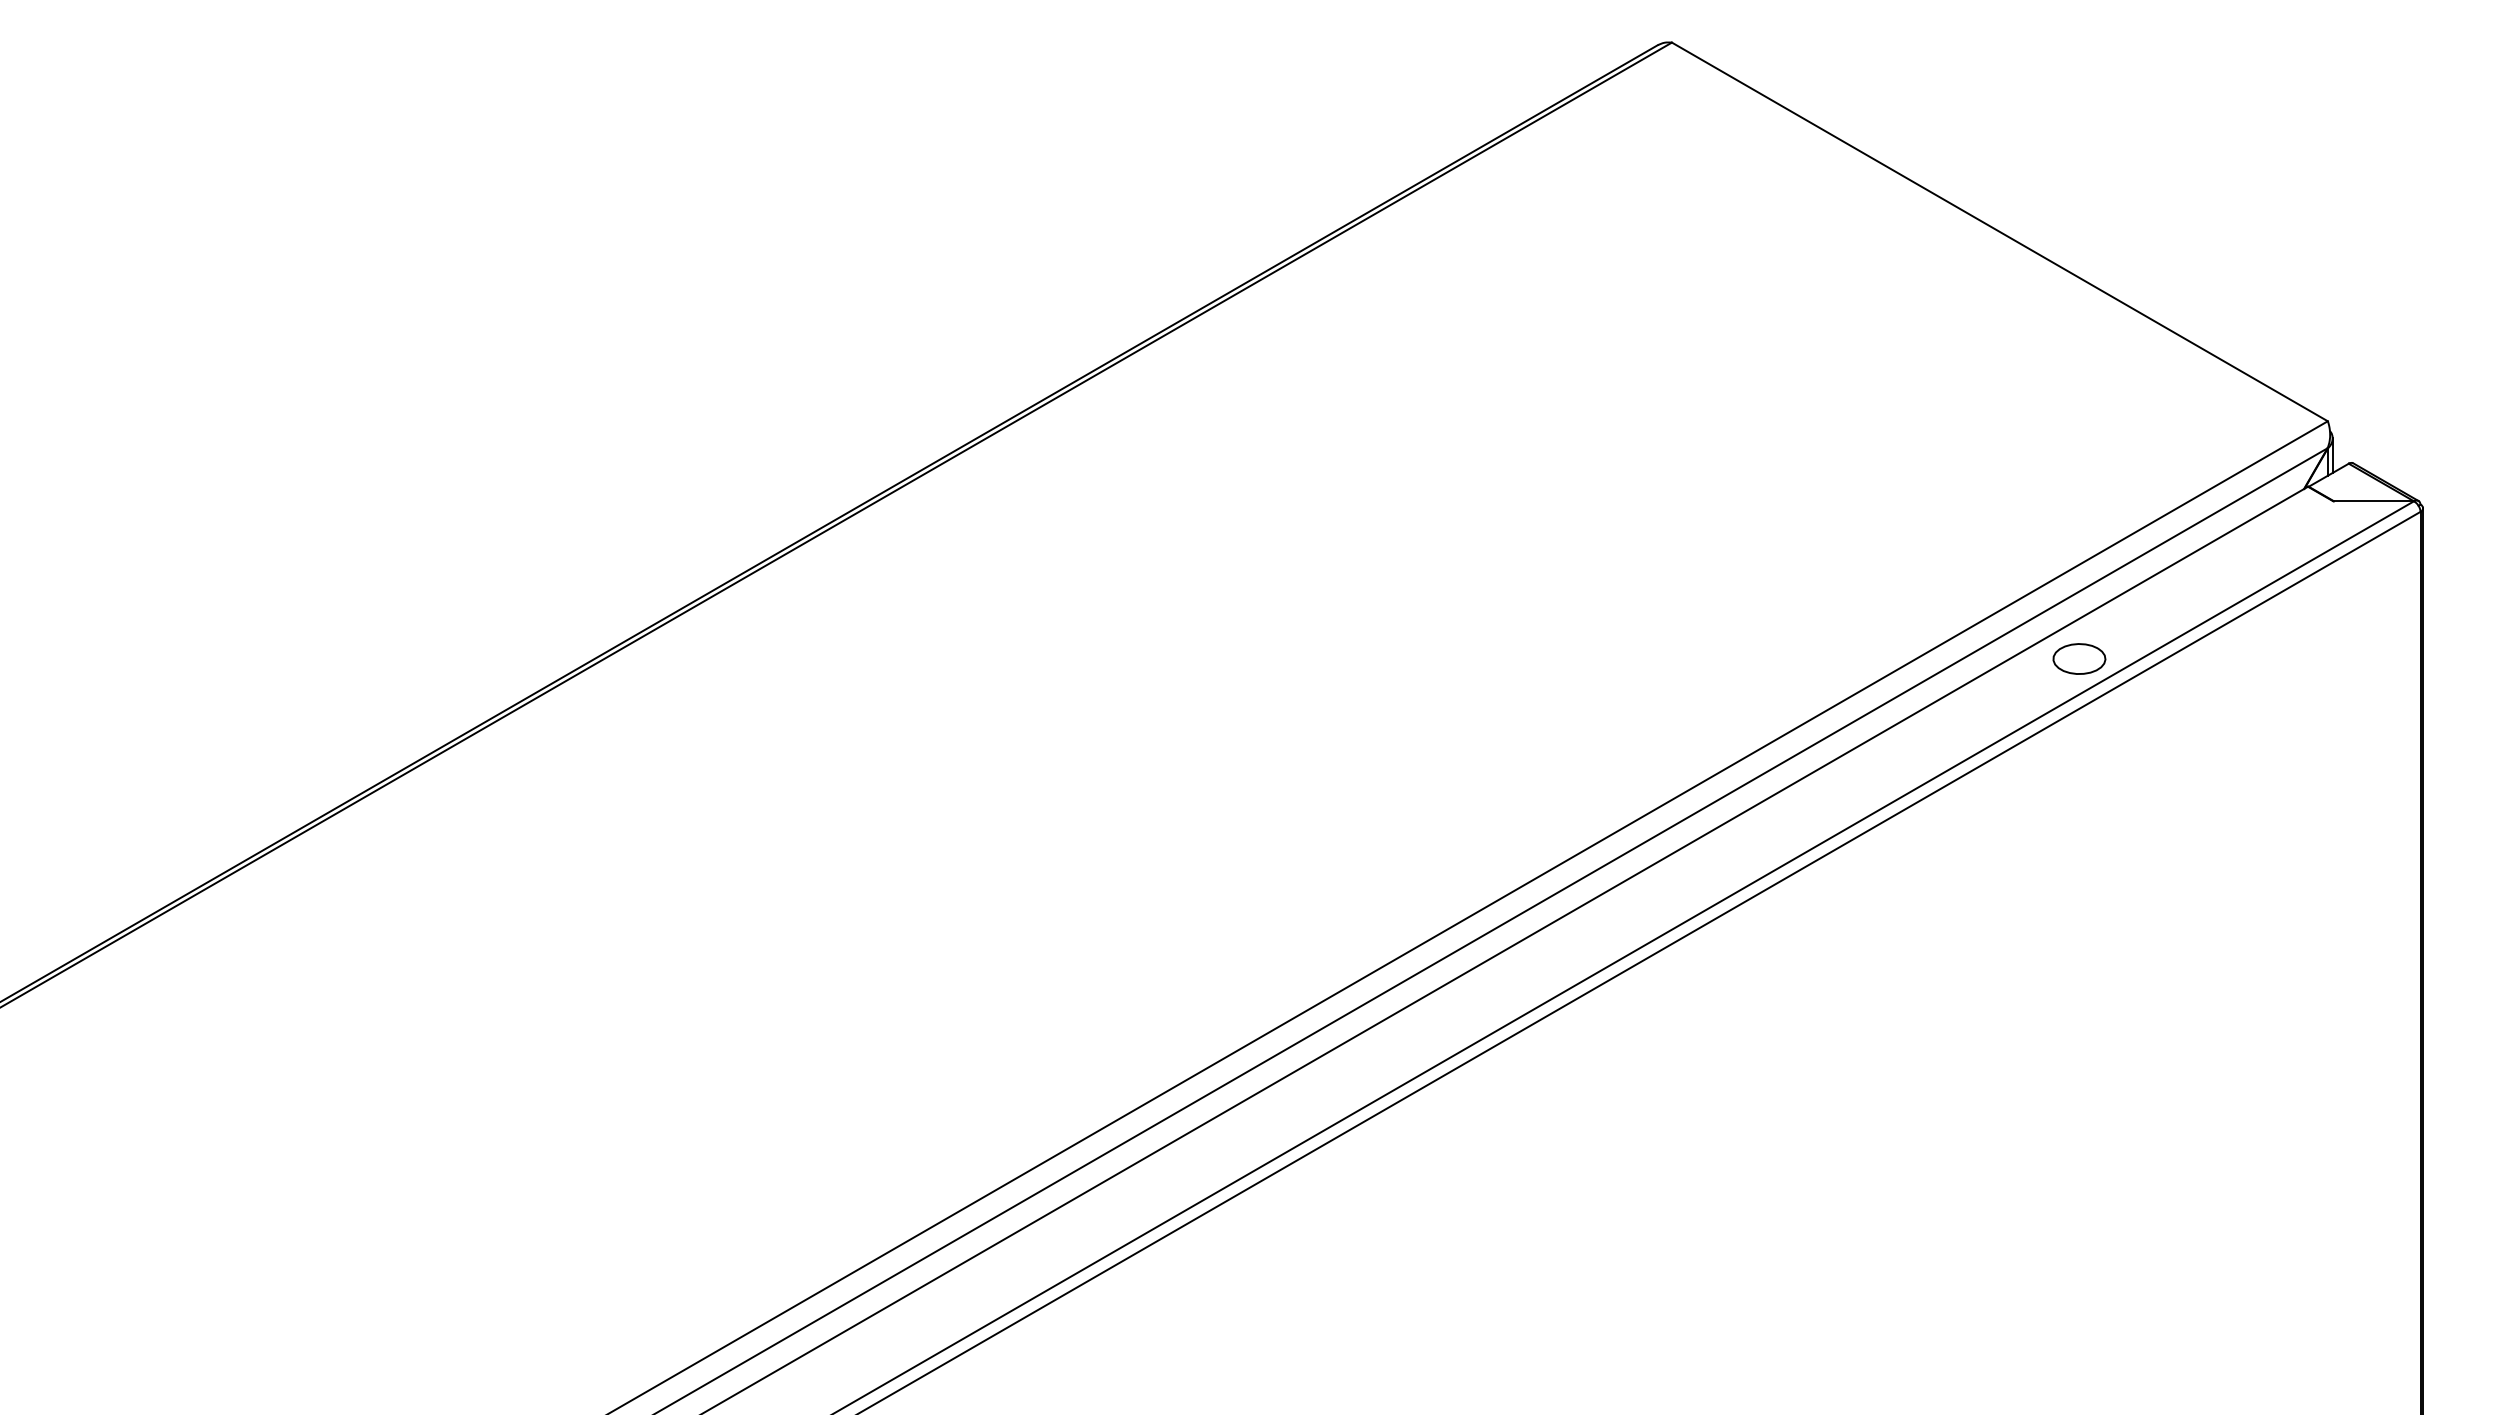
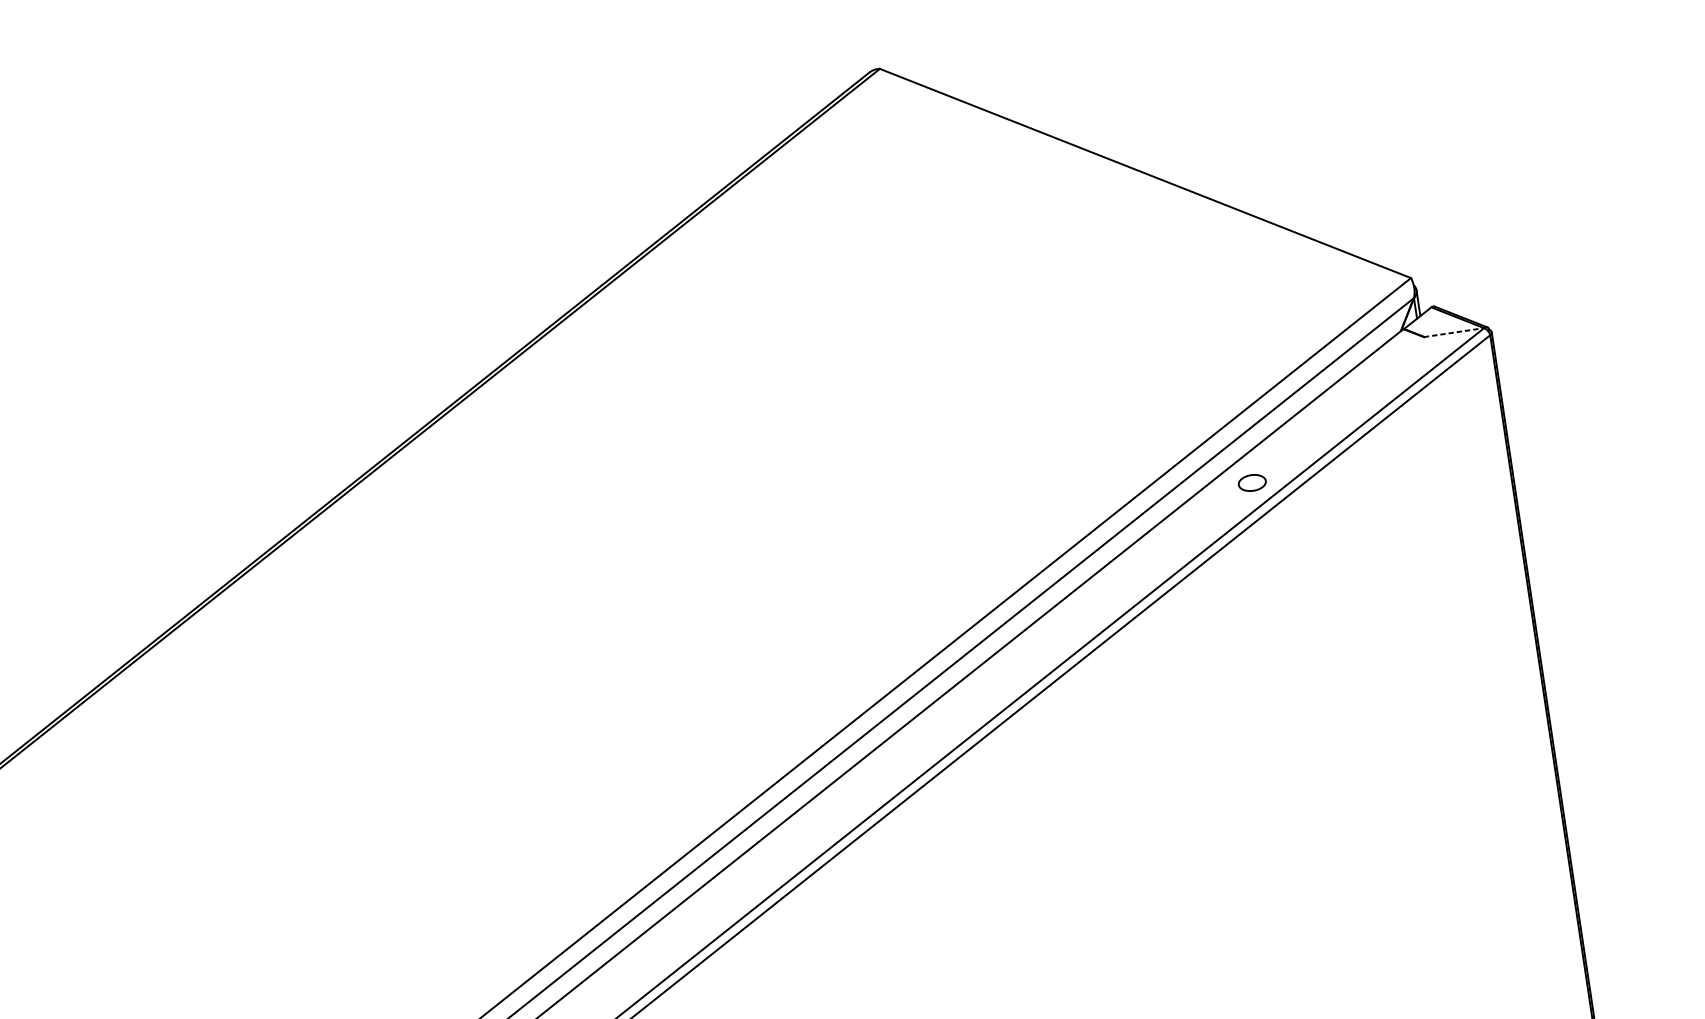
line: (2374, 501) -> (1454, 332), solid -> dashed
part: (2079, 658) -> (1252, 482), size x0.7

